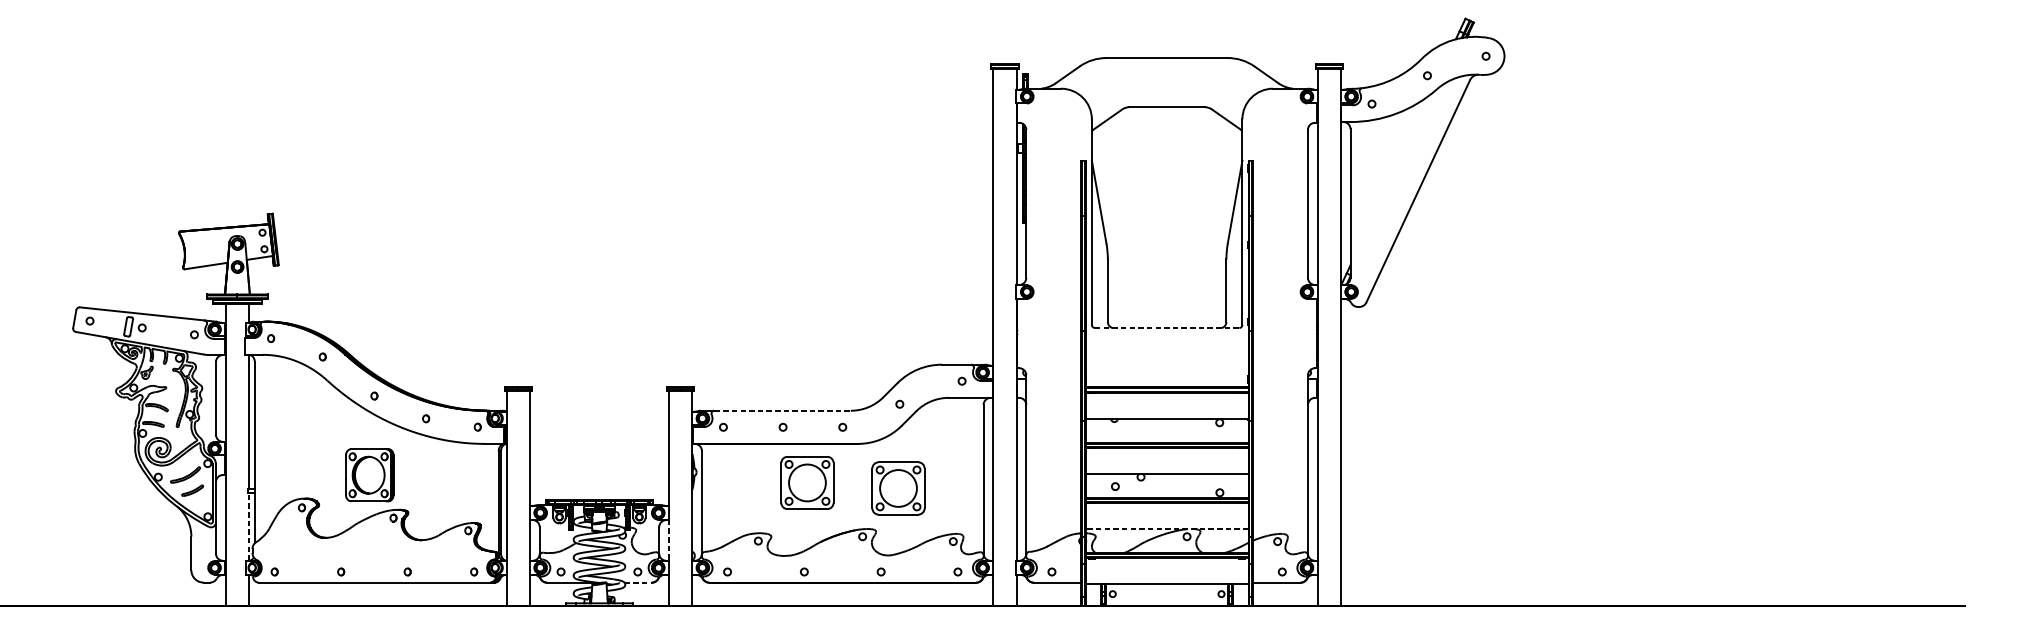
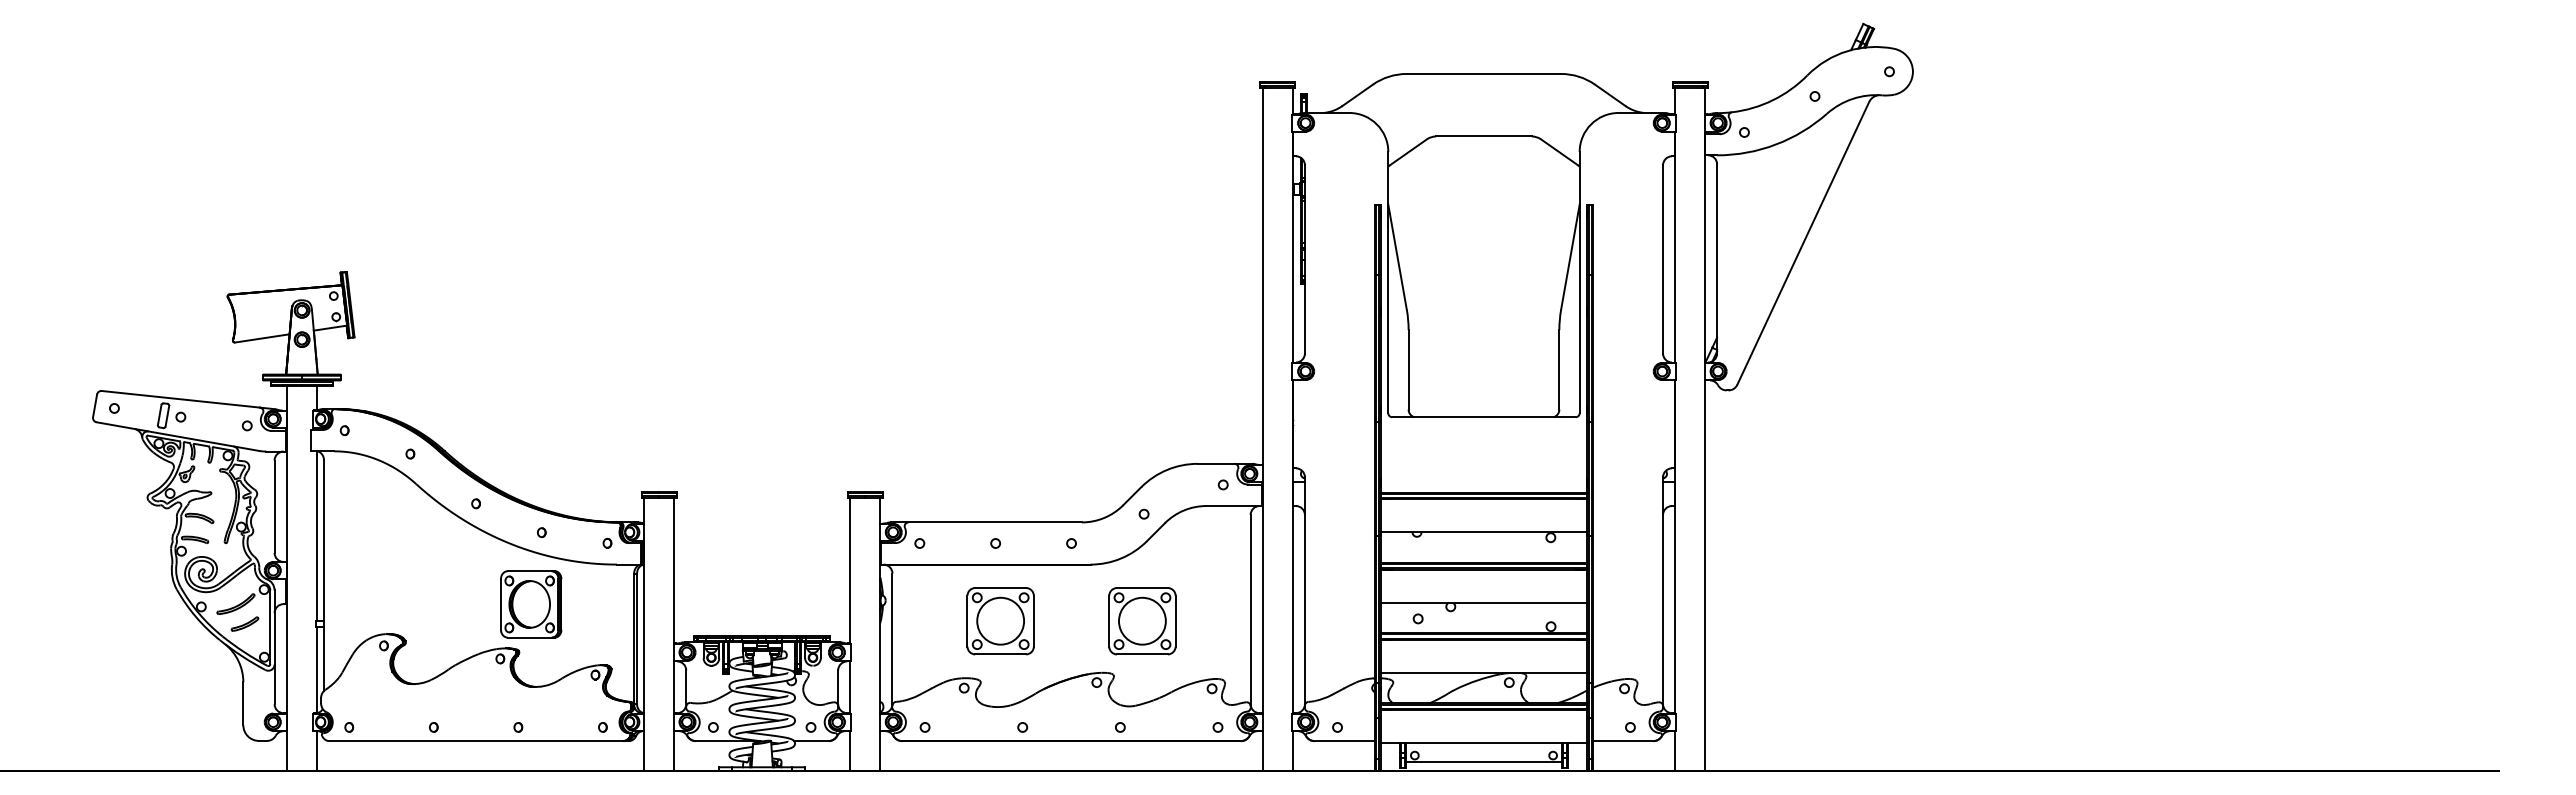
line: (1166, 328) -> (1483, 417), dashed -> solid
line: (782, 410) -> (995, 522), dashed -> solid
part: (370, 475) -> (531, 604), moved
part: (807, 483) -> (1000, 621), moved
line: (248, 527) -> (316, 670), dashed -> solid
line: (1166, 529) -> (1483, 673), dashed -> solid
line: (668, 540) -> (850, 687), dashed -> solid
line: (638, 583) -> (811, 741), dashed -> solid
line: (1166, 599) -> (1483, 762), added

